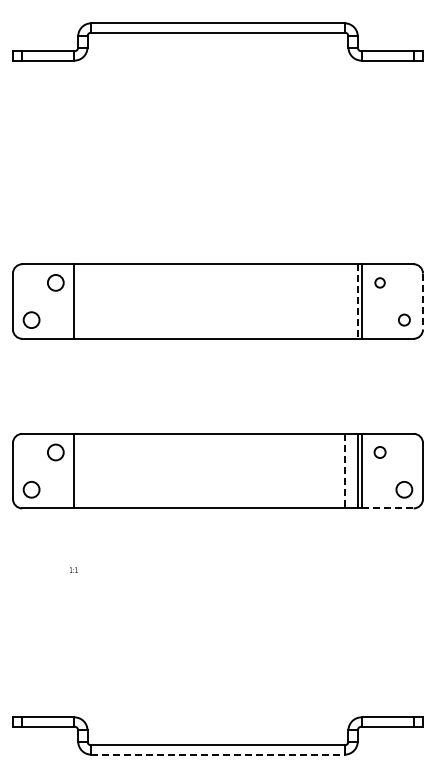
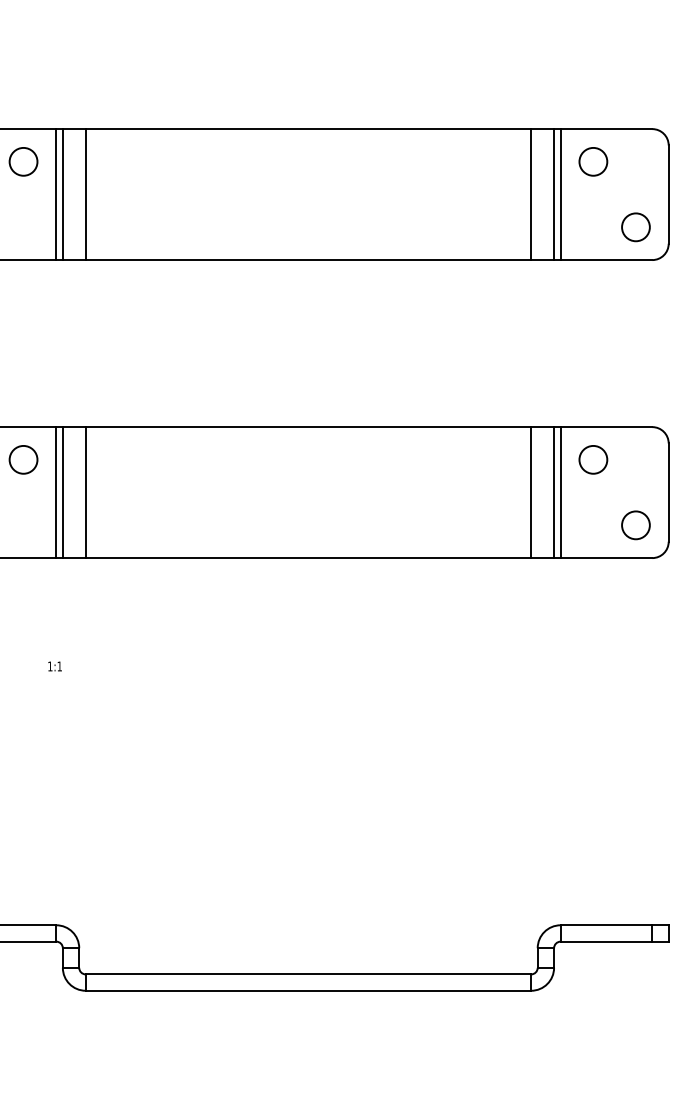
circle: (379, 282) -> (592, 161), size x1.67
line: (78, 301) -> (63, 194), added
line: (91, 301) -> (86, 194), added
line: (344, 301) -> (530, 194), added
line: (423, 301) -> (669, 194), dashed -> solid
line: (357, 302) -> (553, 196), dashed -> solid
circle: (404, 319) -> (636, 226), size x1.43
circle: (379, 452) -> (592, 459), size x1.43
line: (78, 470) -> (63, 491), added
line: (91, 470) -> (86, 491), added
line: (344, 471) -> (530, 493), dashed -> solid
line: (388, 508) -> (608, 558), dashed -> solid
line: (217, 754) -> (307, 990), dashed -> solid

